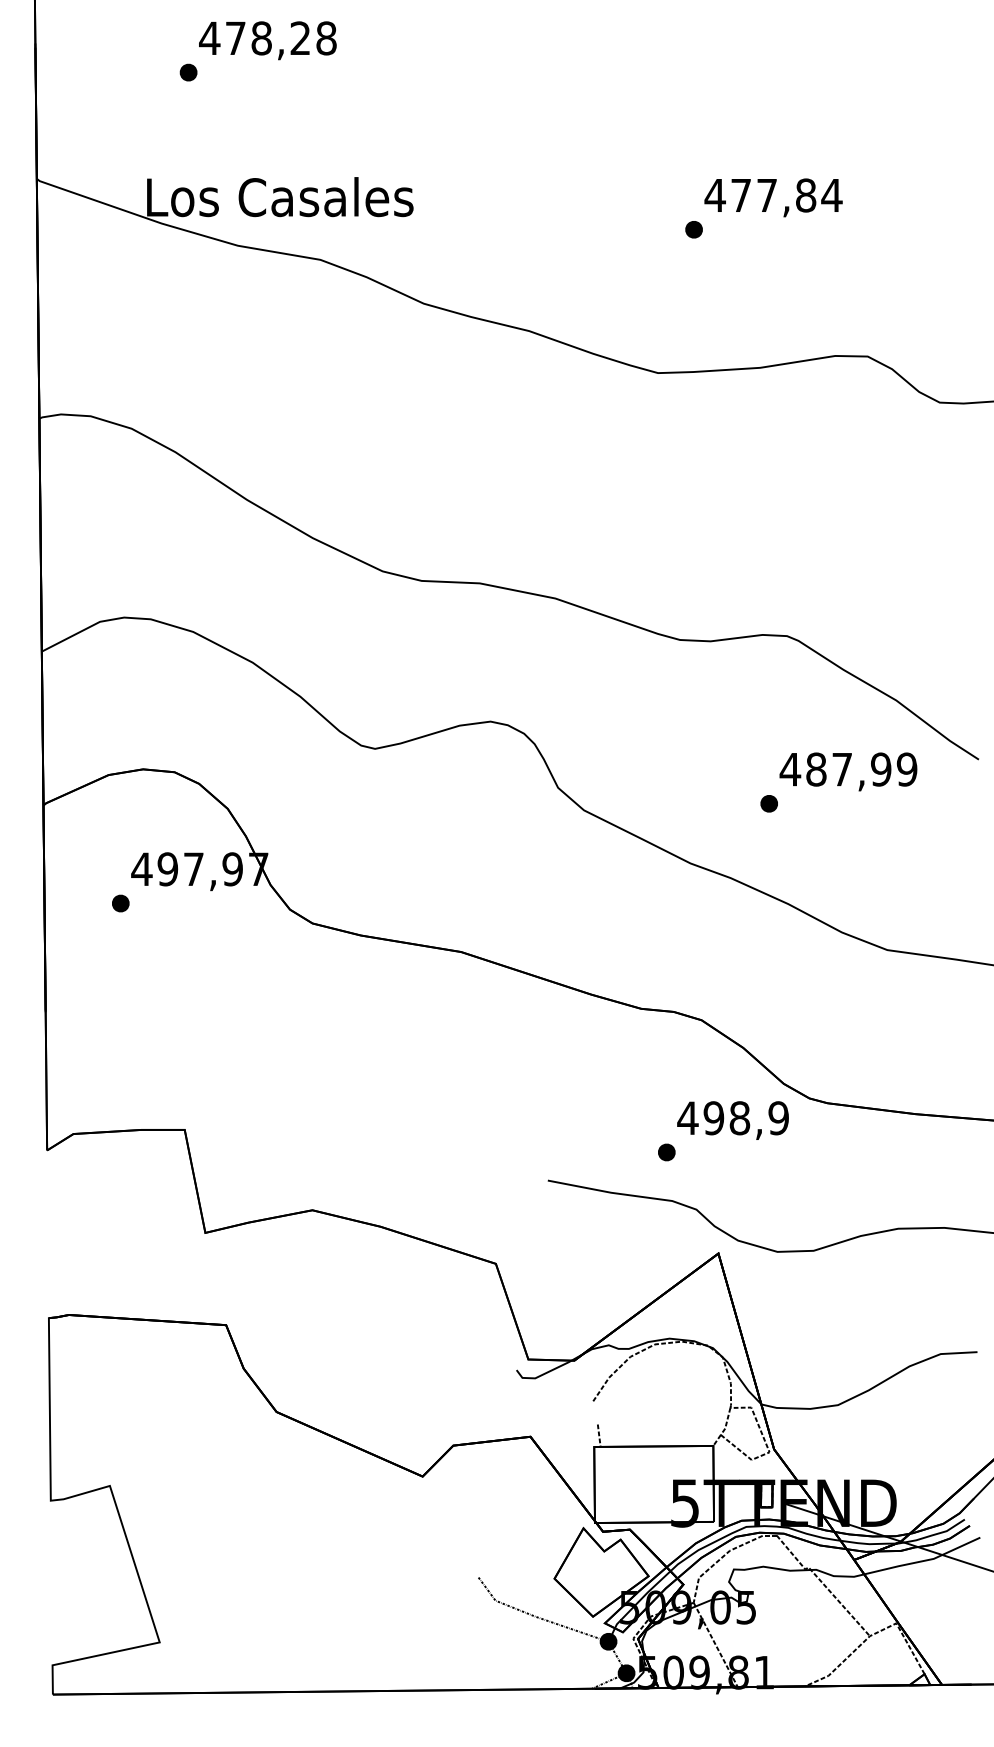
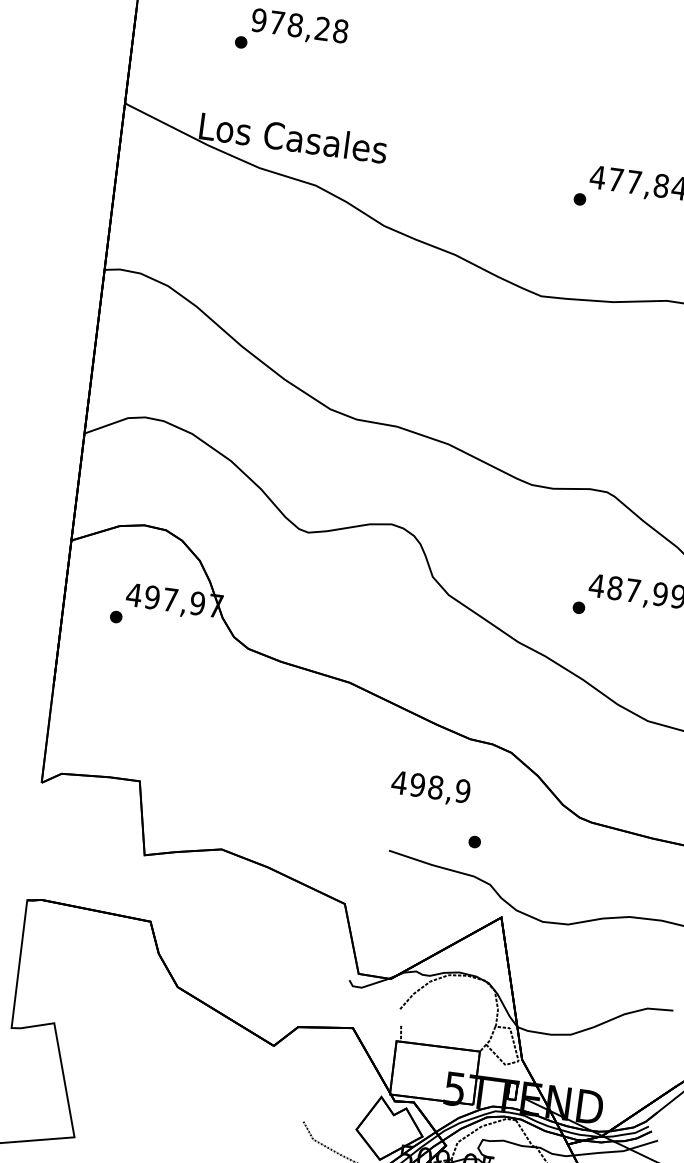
text: (209, 38) -> (258, 20), 478,28 -> 978,28
text: (732, 1120) -> (430, 788), moved

